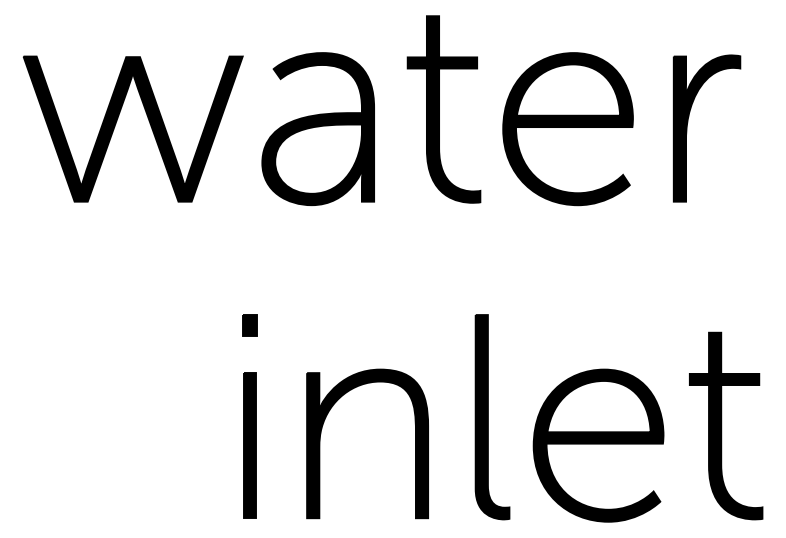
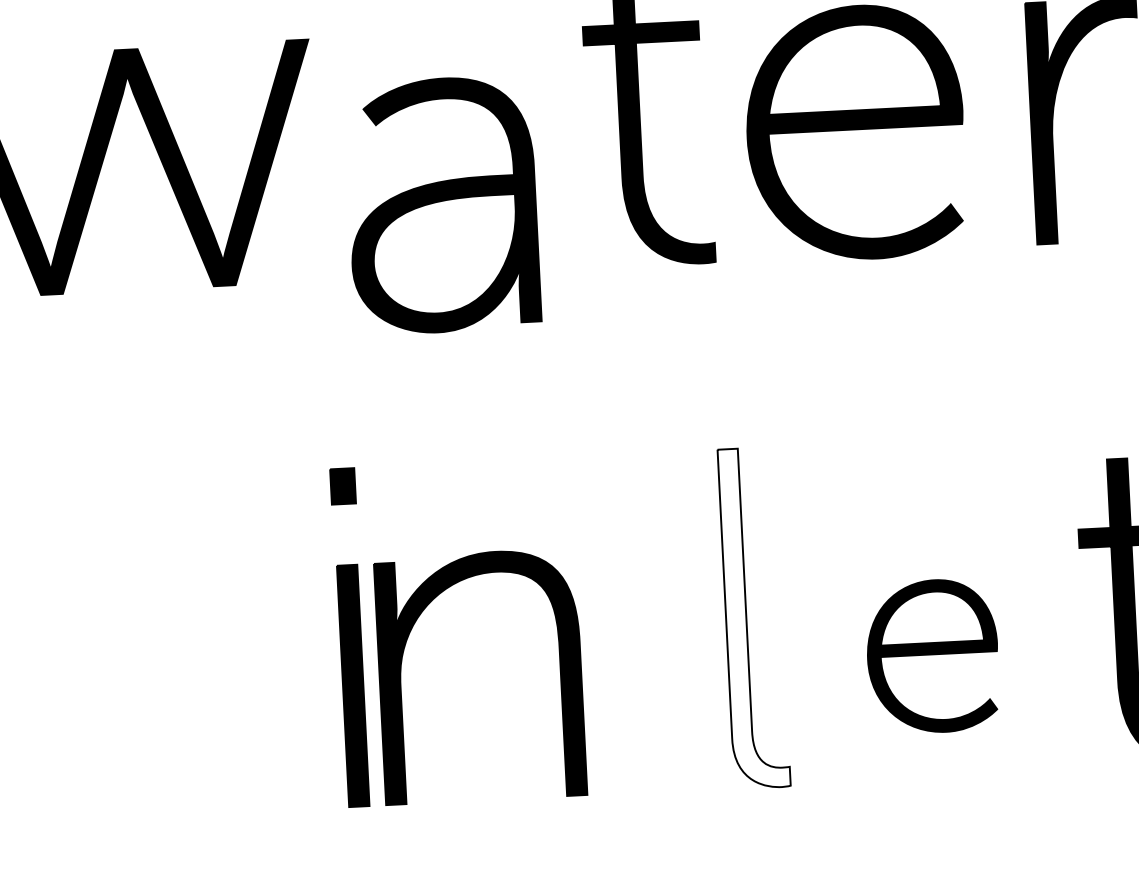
part: (317, 128) -> (441, 204), moved
fill: (492, 417) -> (754, 618), removed
part: (321, 434) -> (403, 664), moved
part: (598, 445) -> (932, 656), size x0.6

